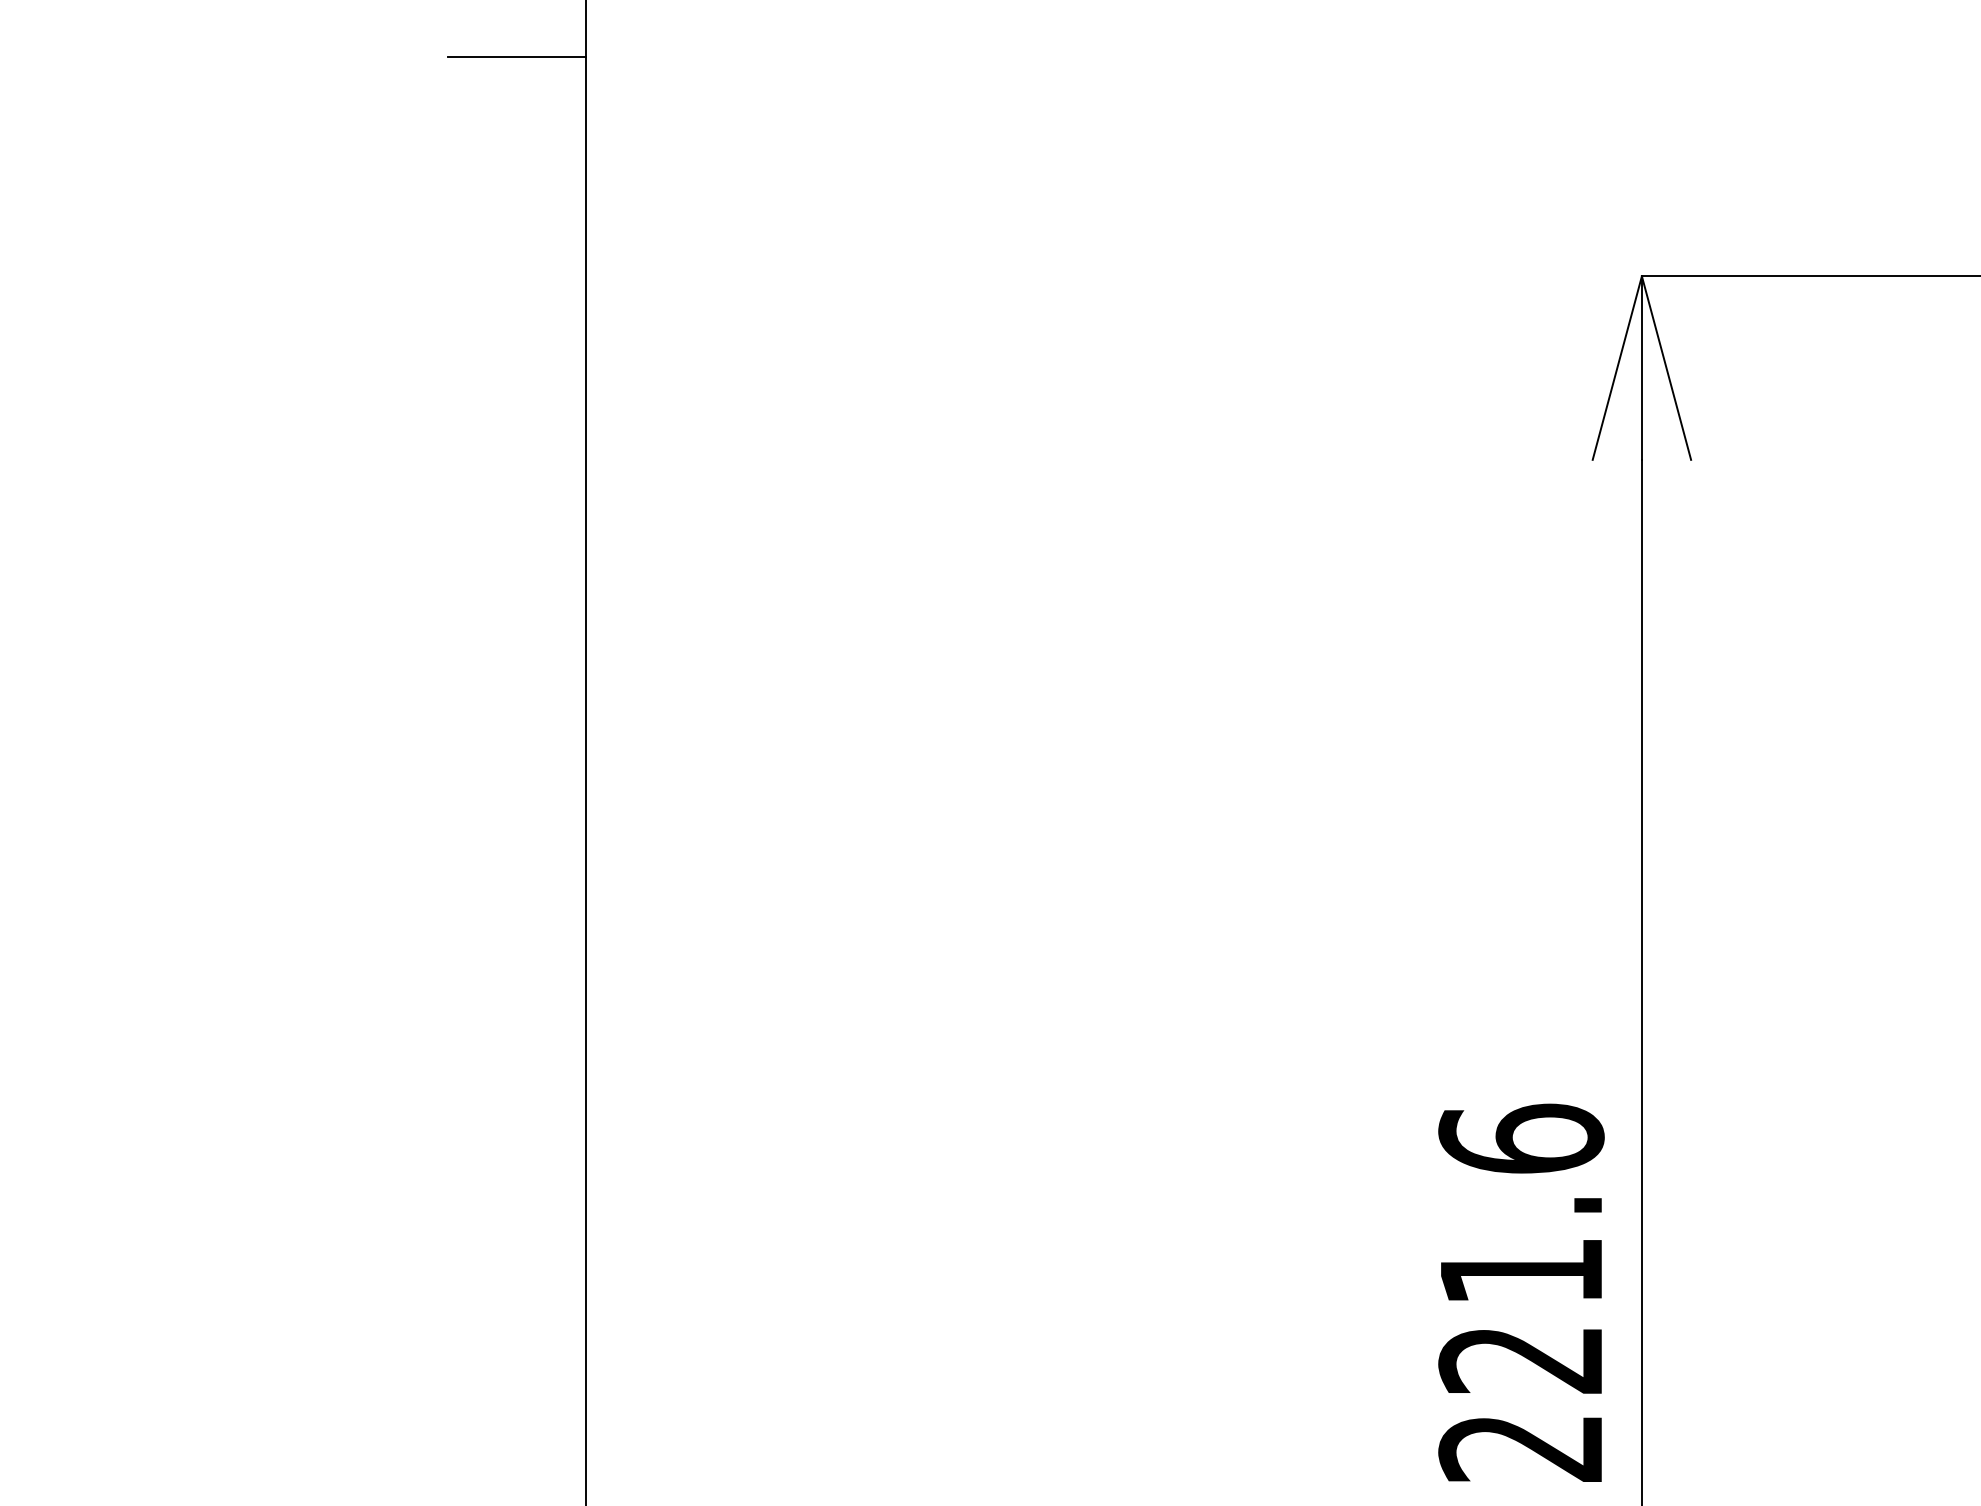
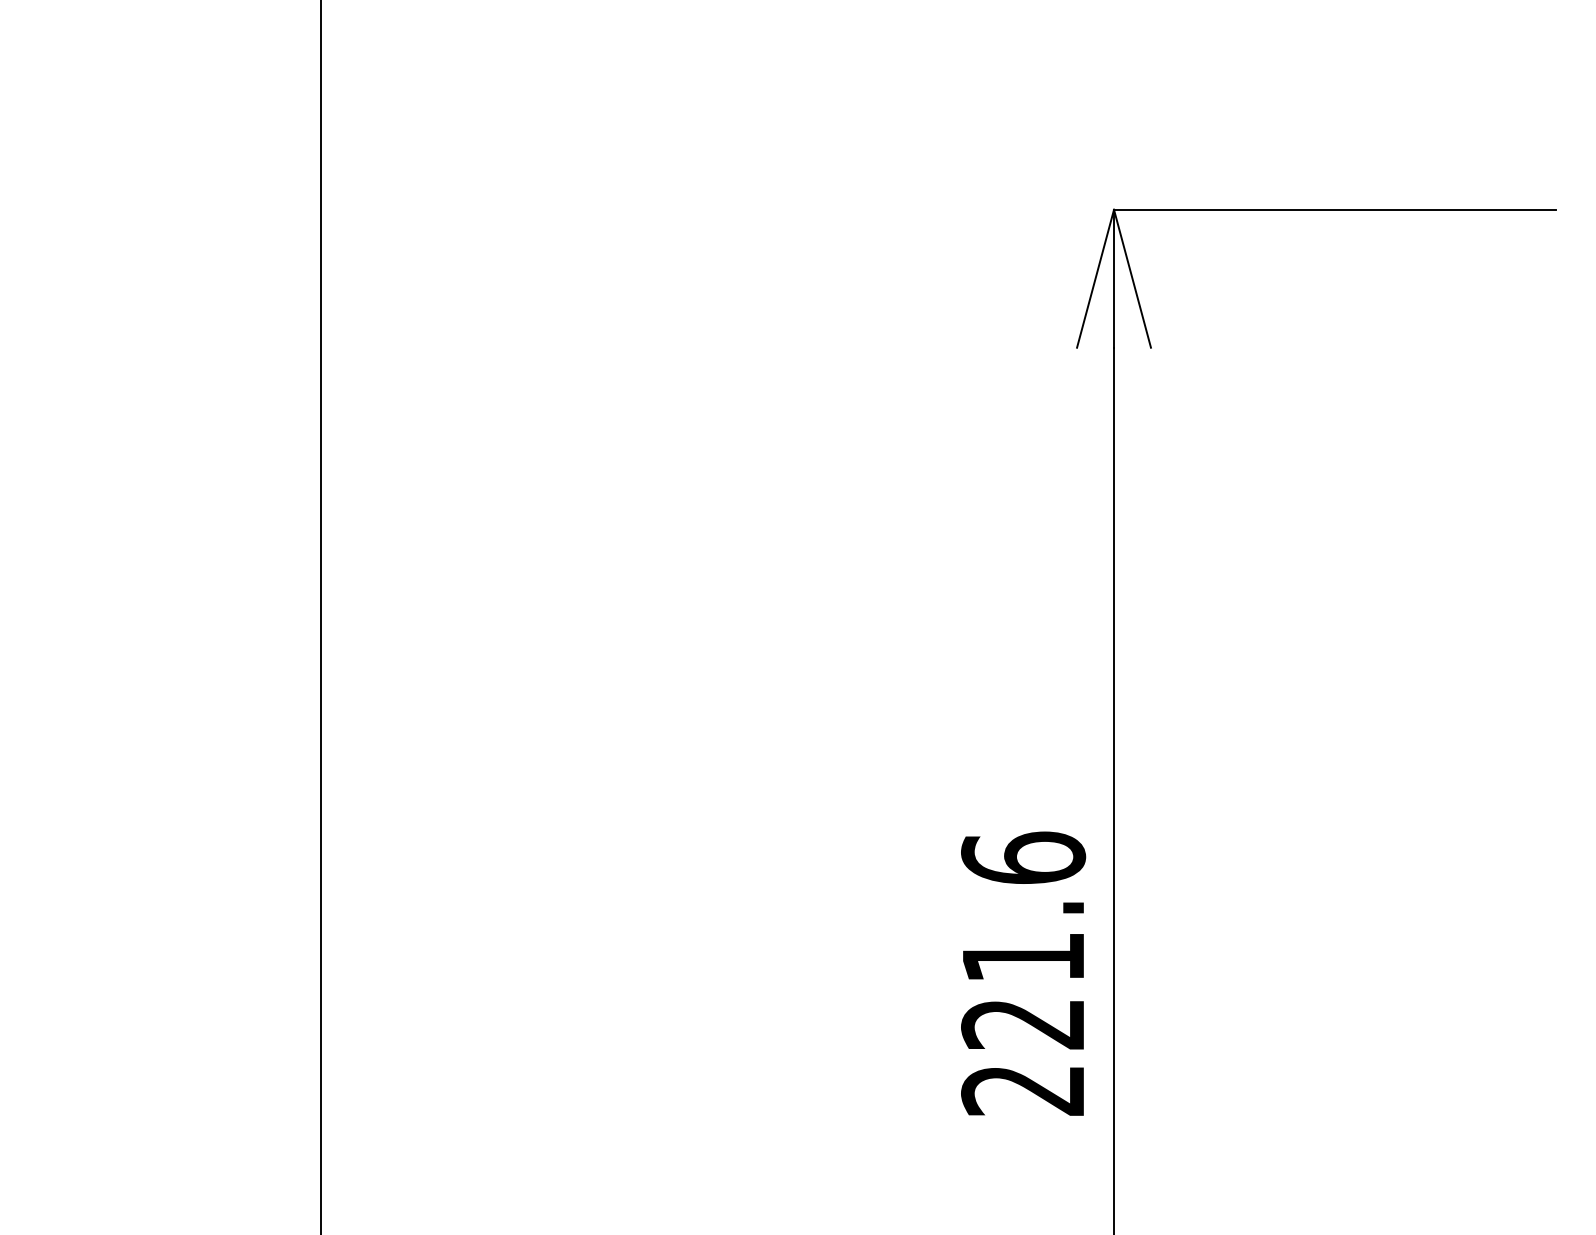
line: (516, 56) -> (268, 44), removed

